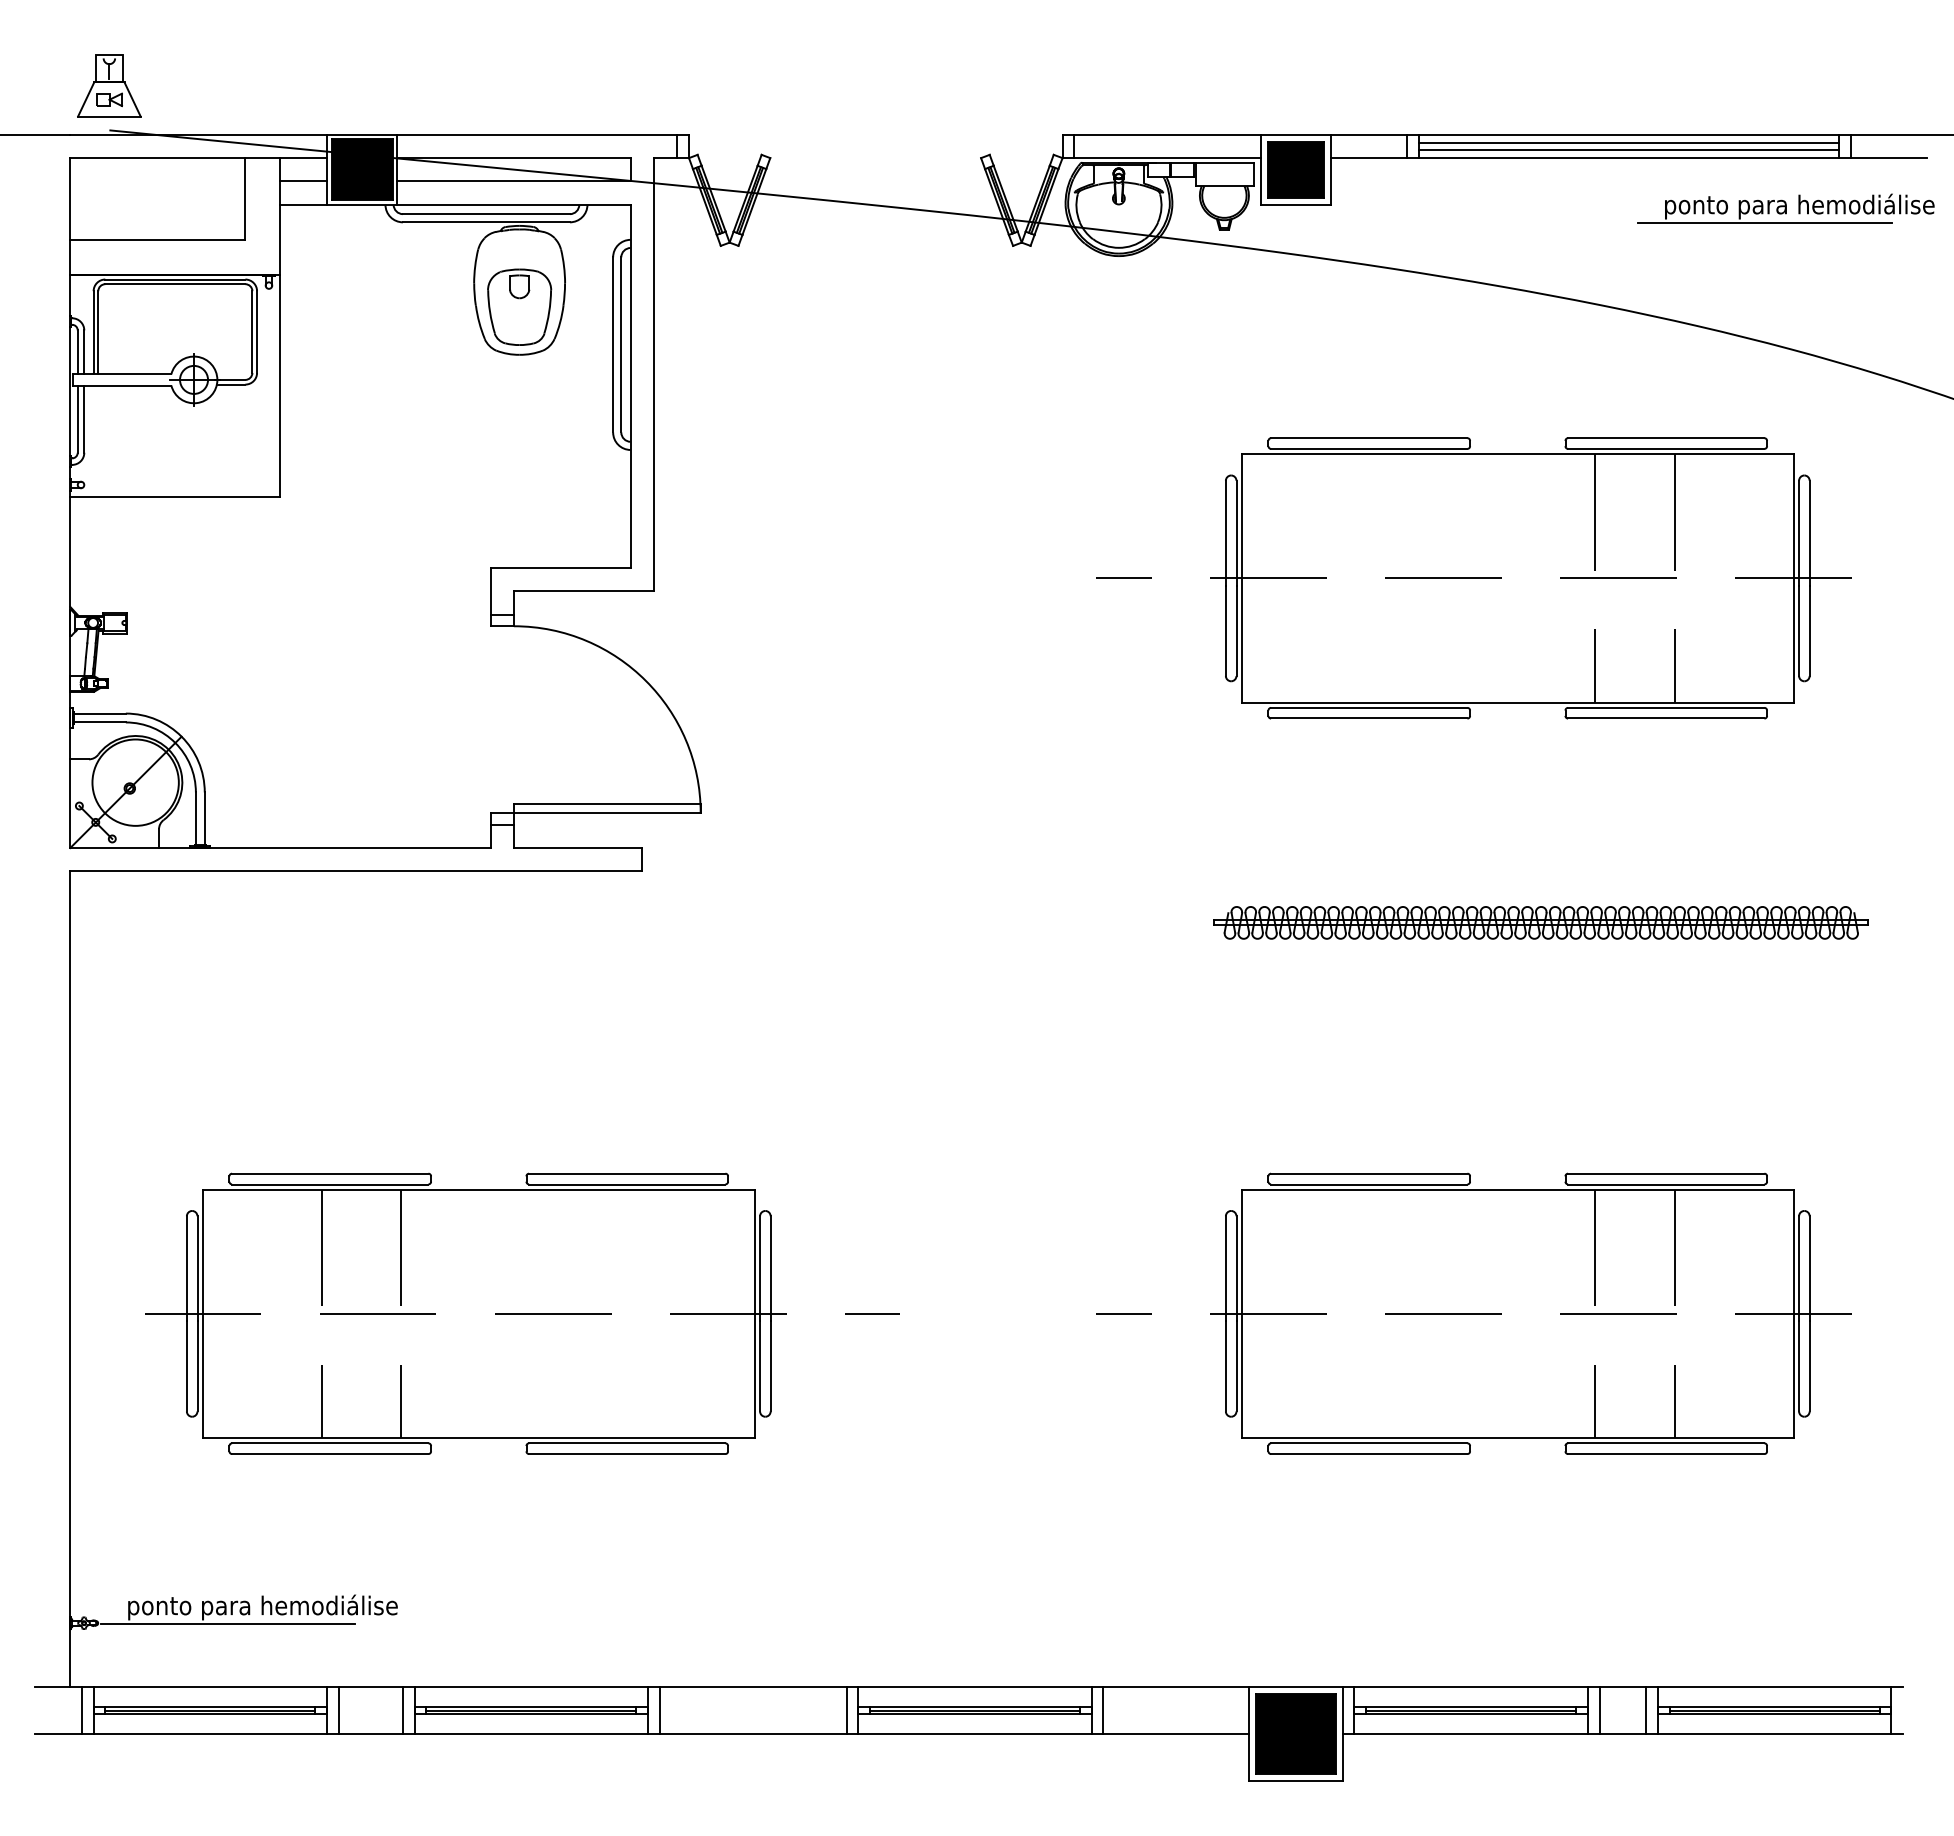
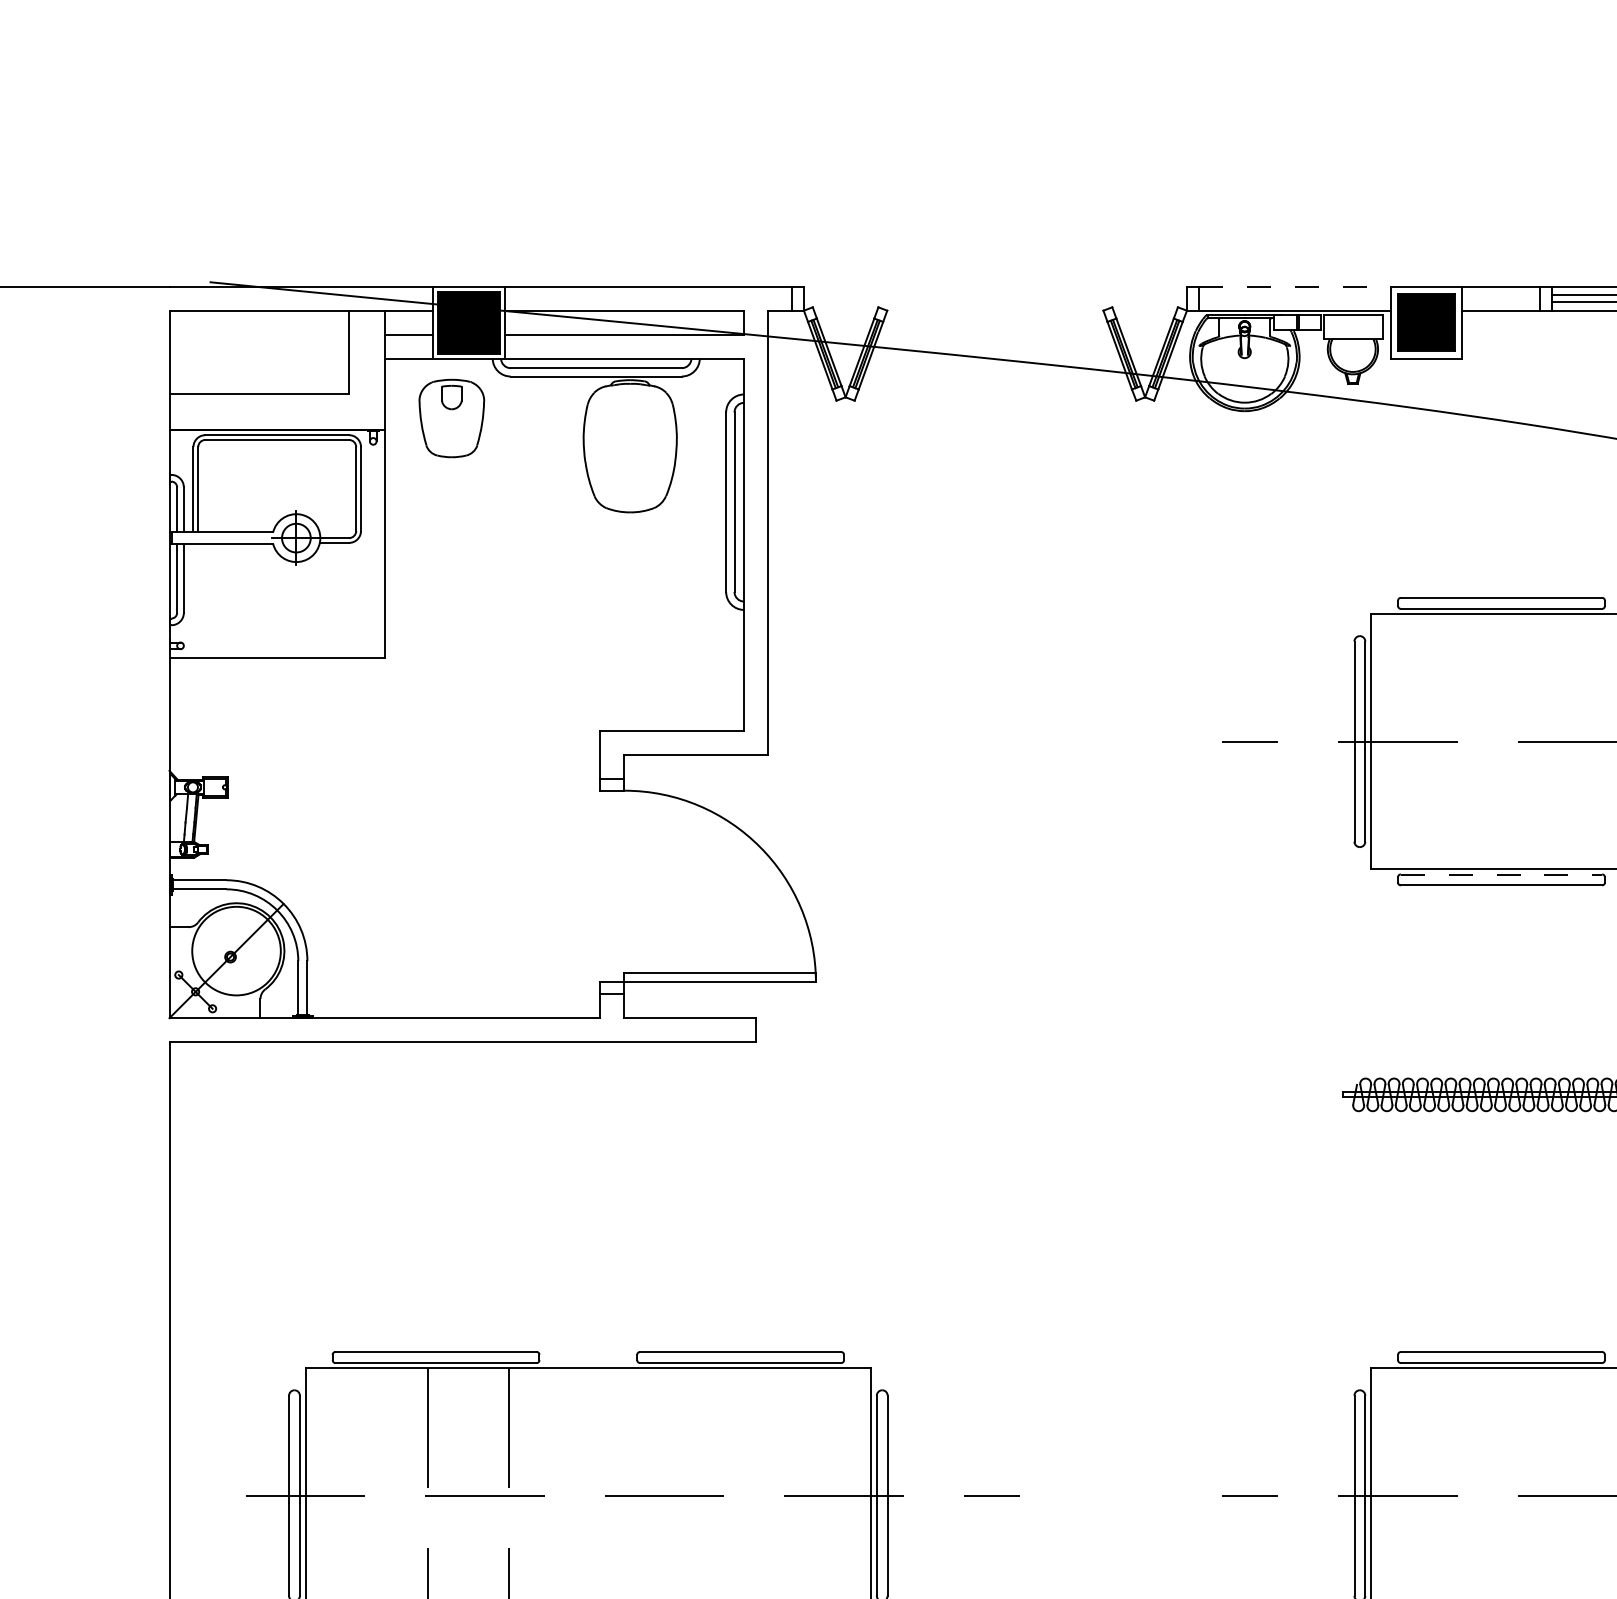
part: (109, 85) -> (209, 236), removed
line: (1168, 134) -> (1295, 286), solid -> dashed
part: (519, 306) -> (451, 417), moved
line: (1369, 707) -> (1501, 874), solid -> dashed

